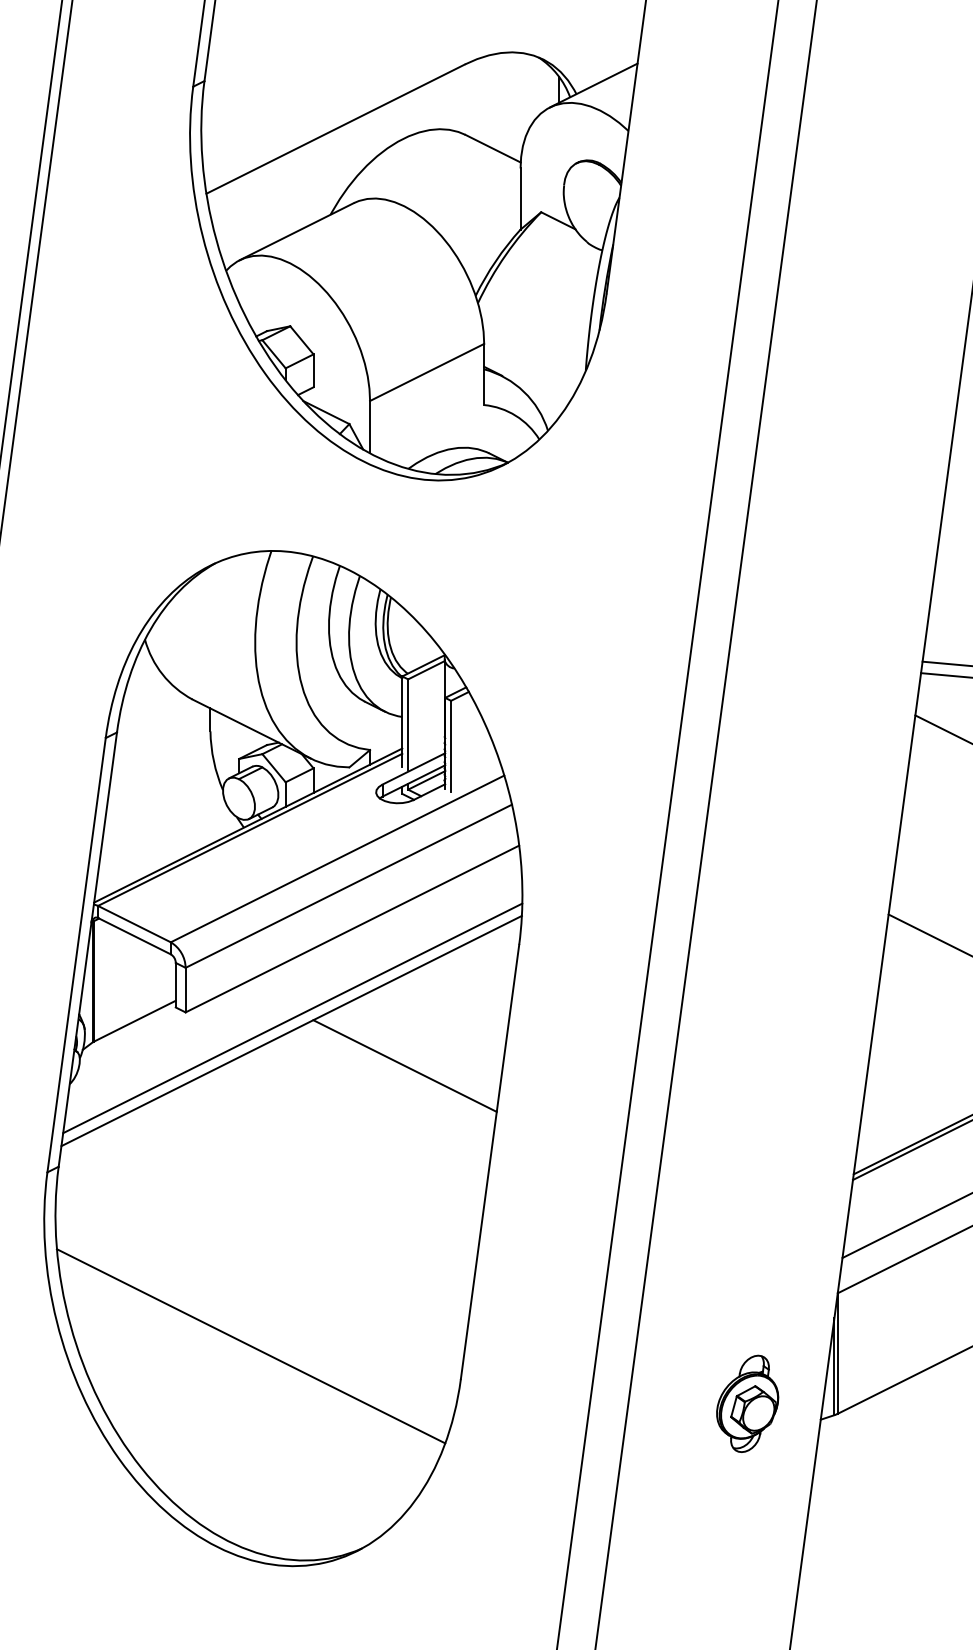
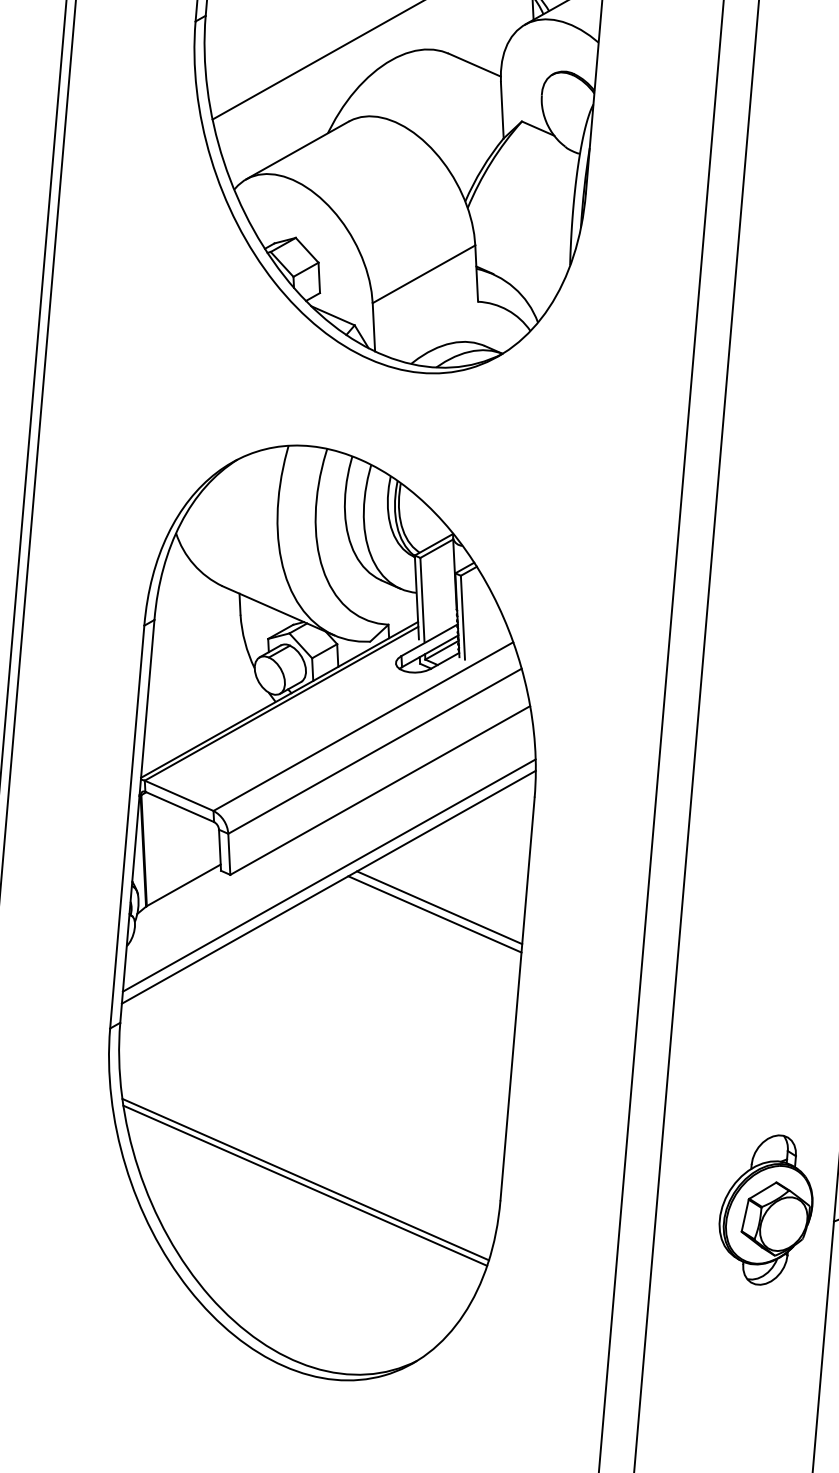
line: (410, 1058) -> (439, 907), added
line: (250, 1352) -> (305, 1185), added
part: (747, 1403) -> (765, 1209), size x1.67

